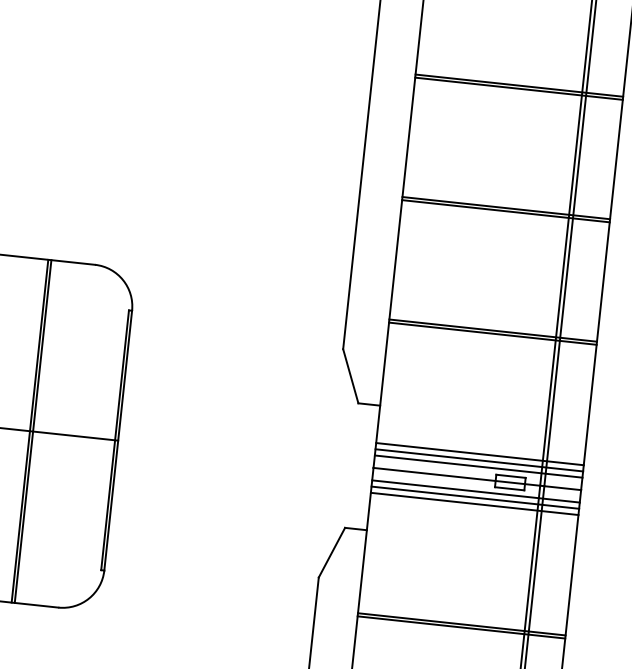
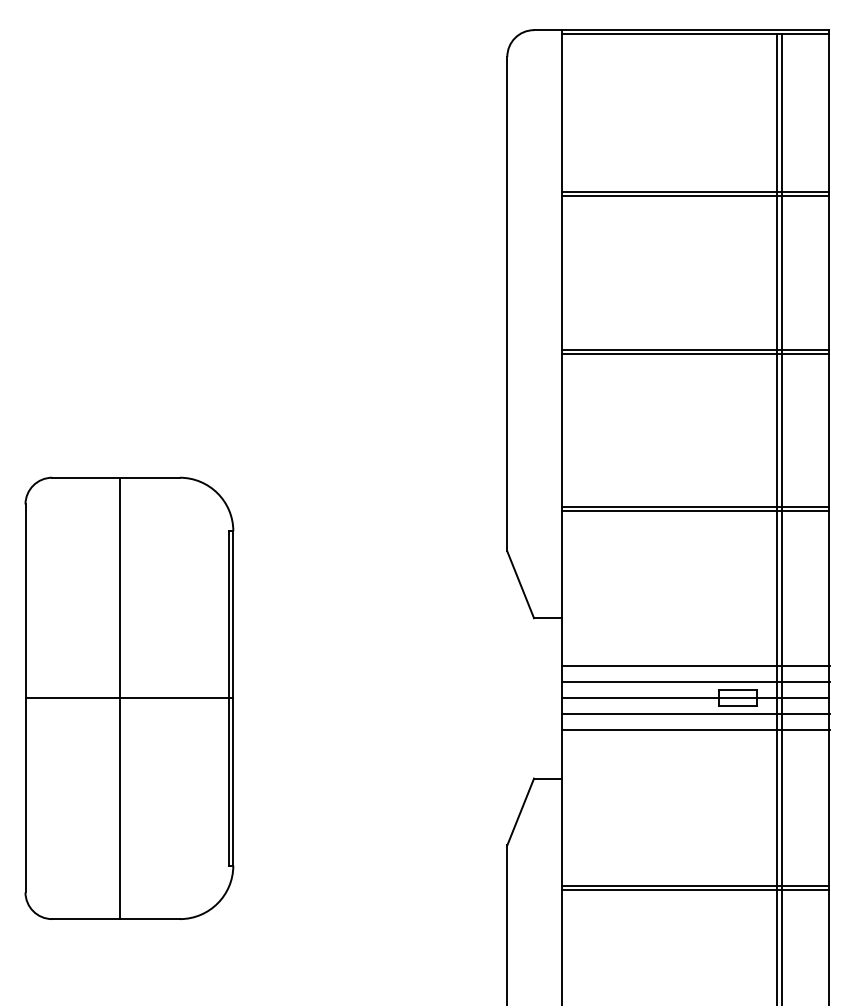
line: (32, 431) -> (123, 698), removed
line: (479, 460) -> (695, 674), removed
line: (475, 497) -> (695, 722), removed

